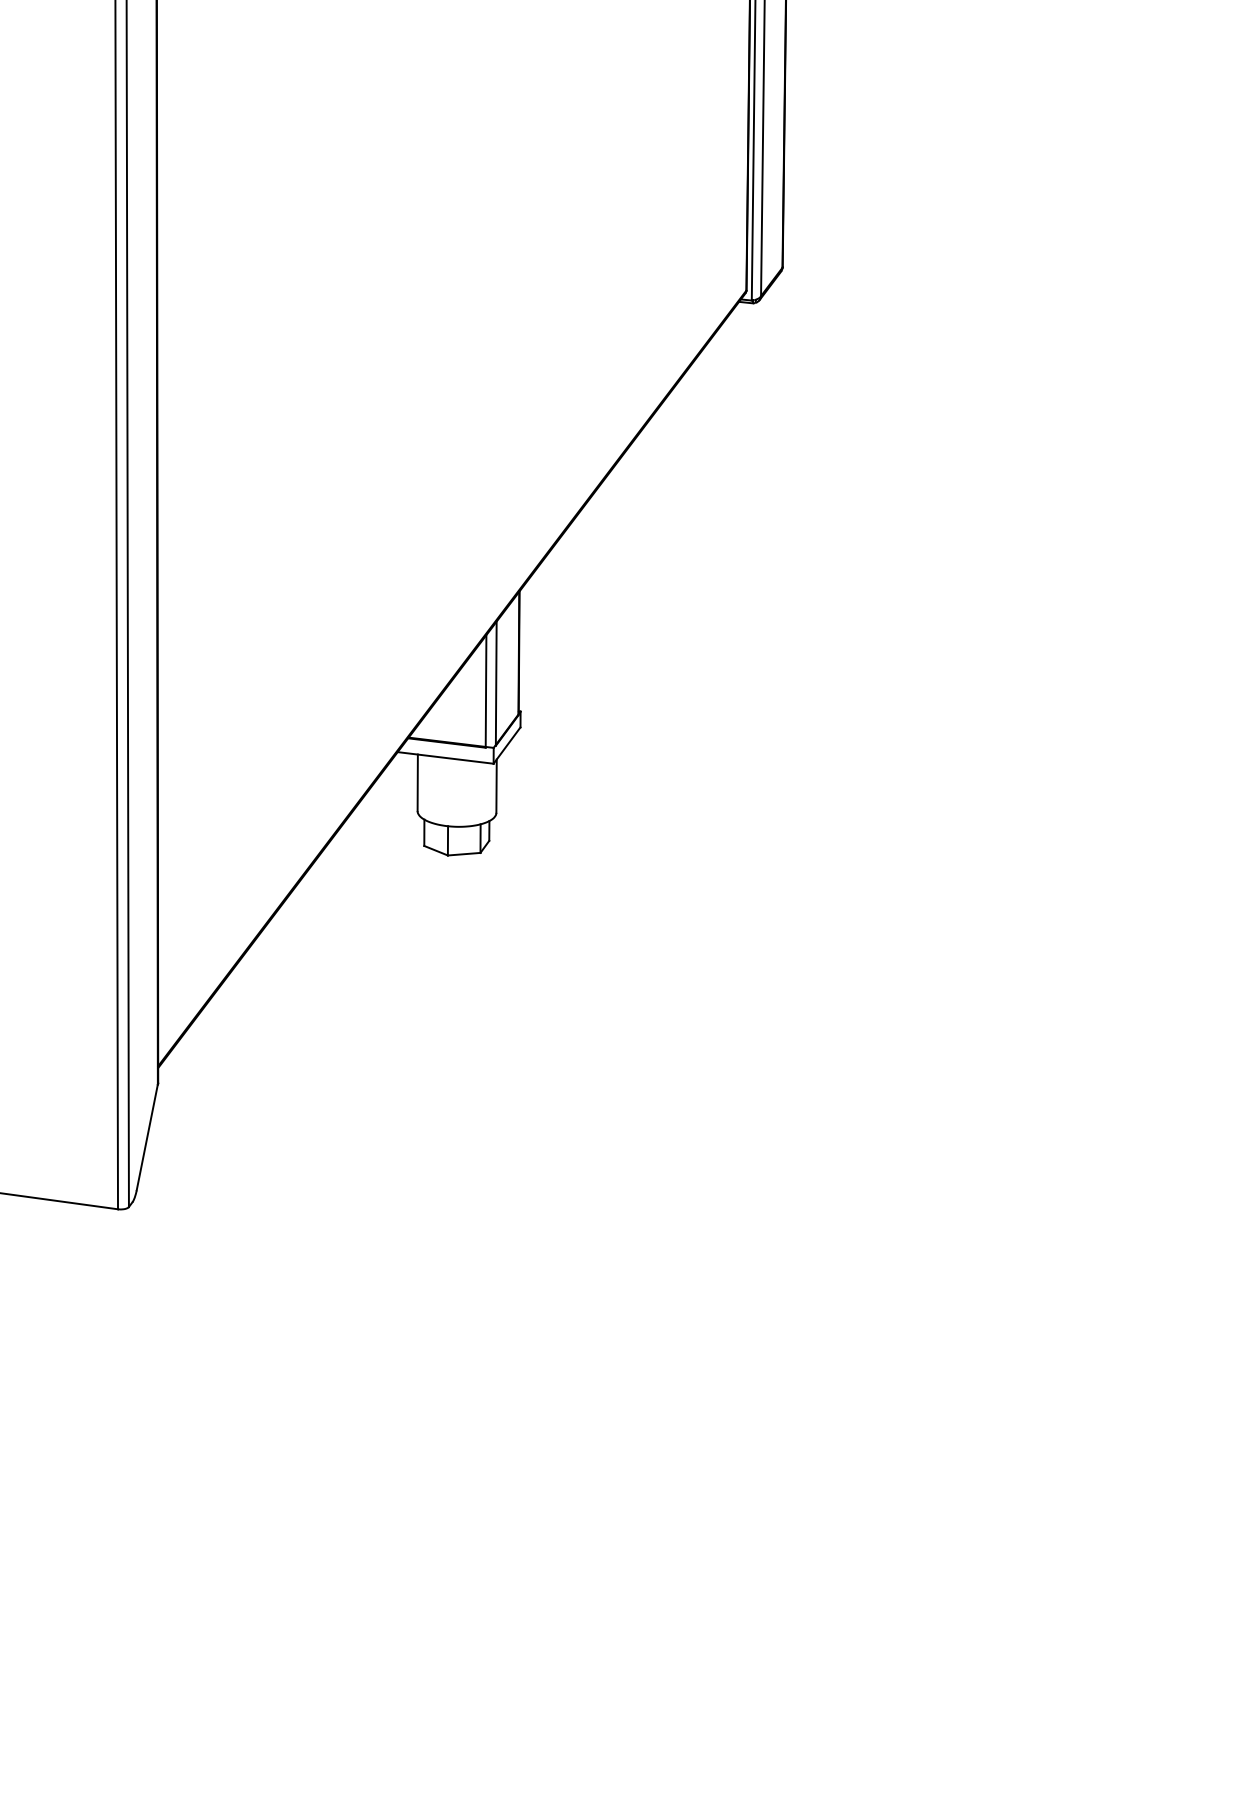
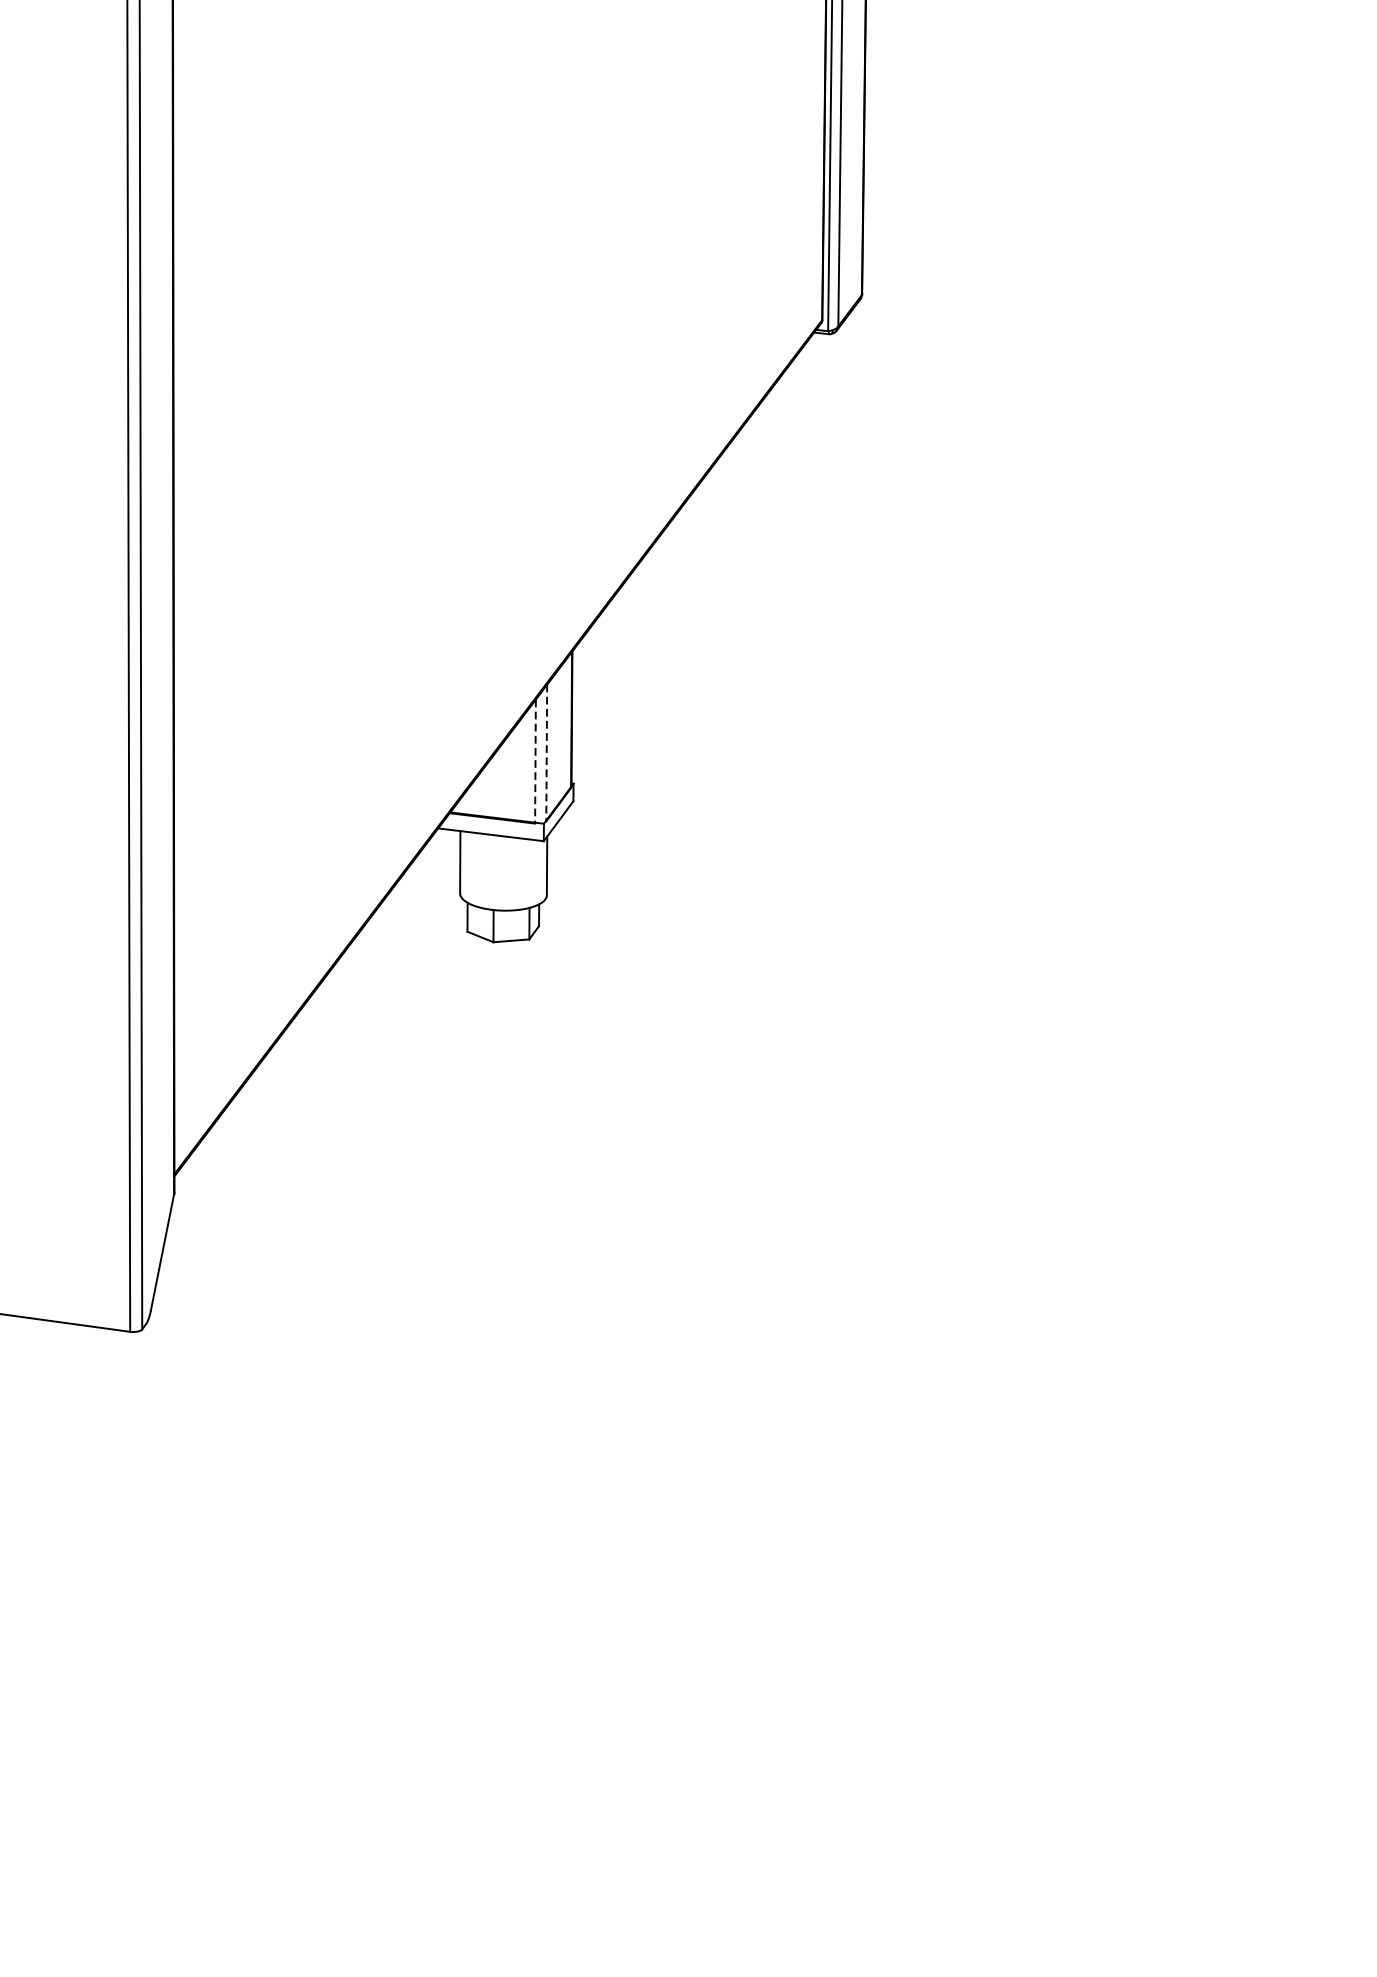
line: (496, 684) -> (546, 753), solid -> dashed
line: (486, 691) -> (535, 761), solid -> dashed

